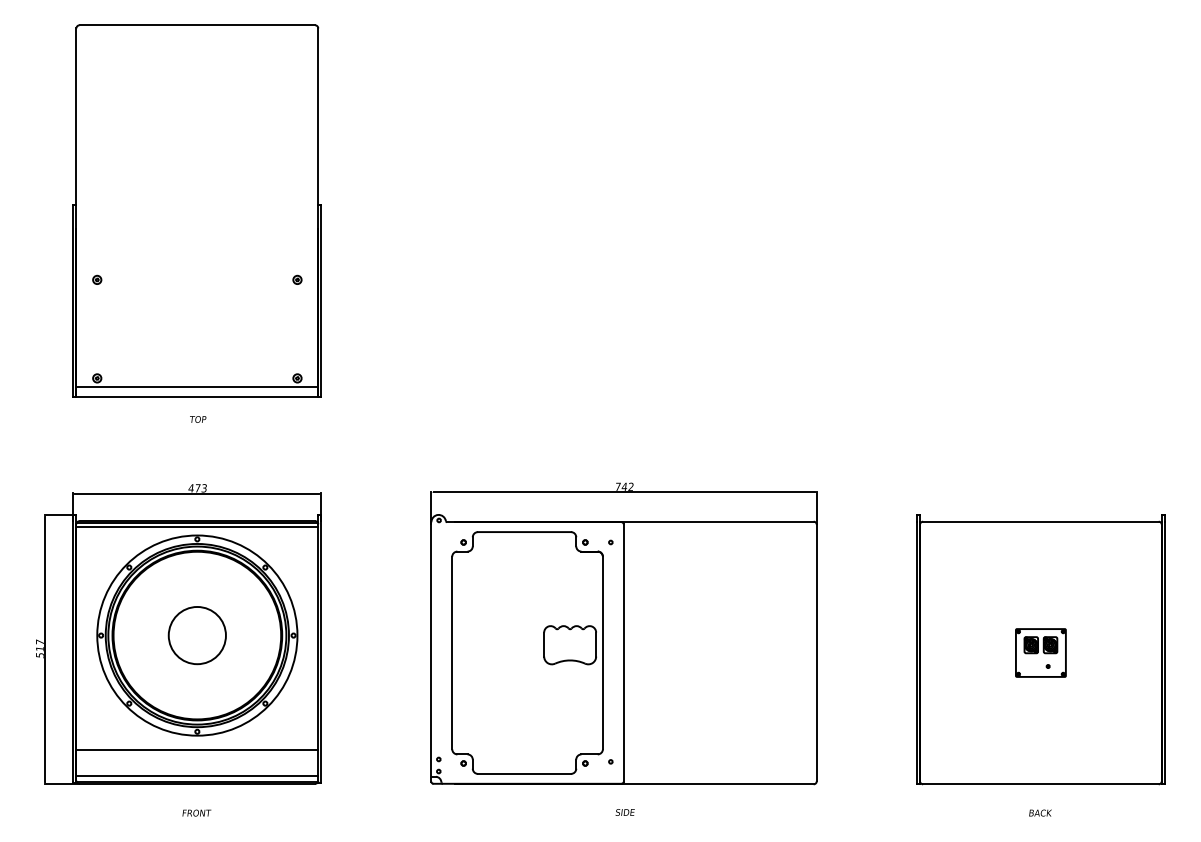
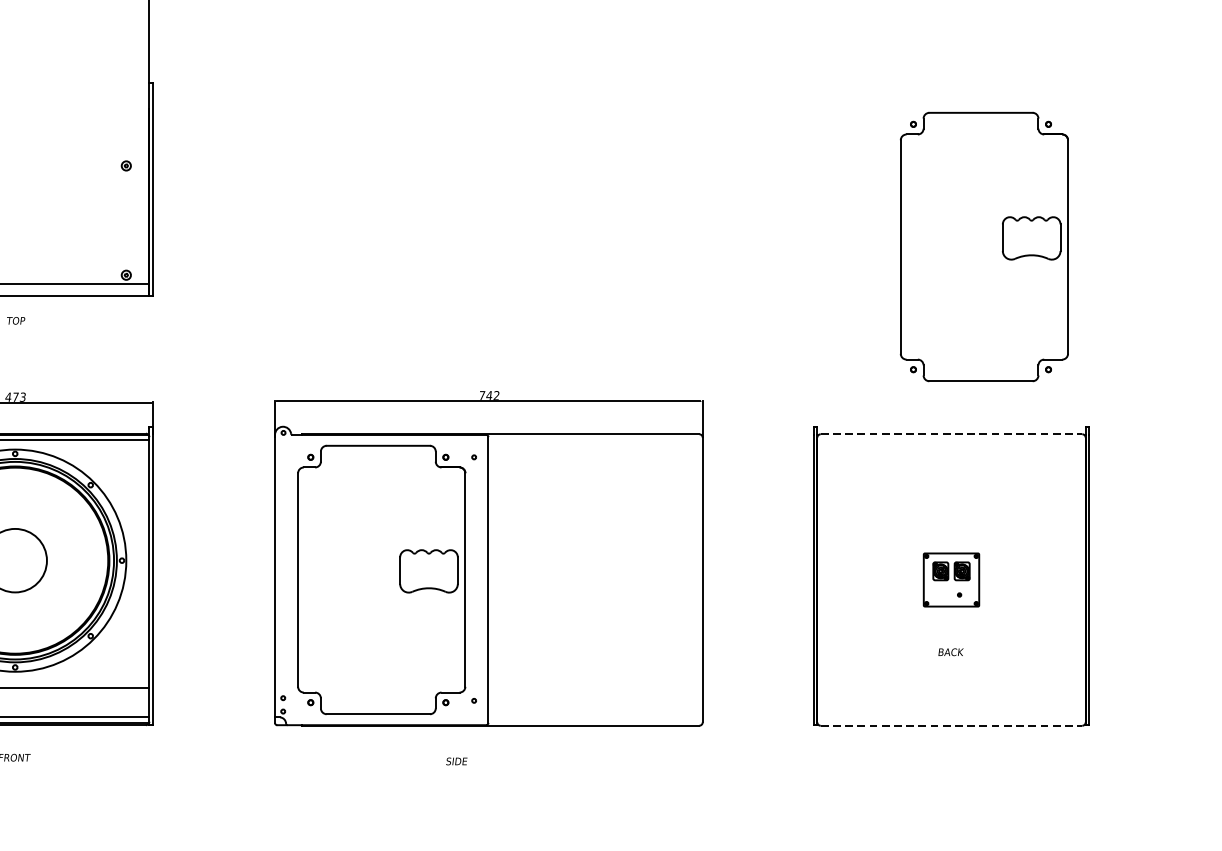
part: (1070, 352) -> (984, 246), added
line: (1040, 521) -> (951, 434), solid -> dashed
line: (1040, 784) -> (951, 725), solid -> dashed
text: (624, 812) -> (456, 761), moved
text: (1040, 812) -> (951, 651), moved

